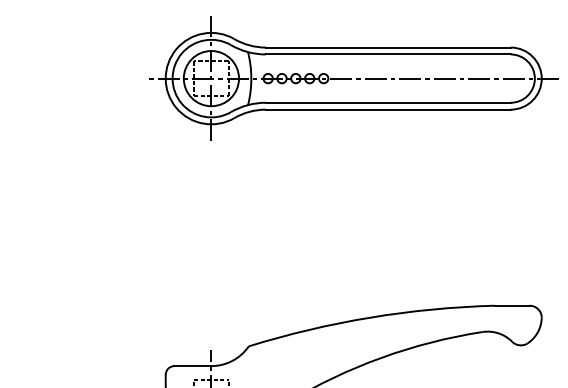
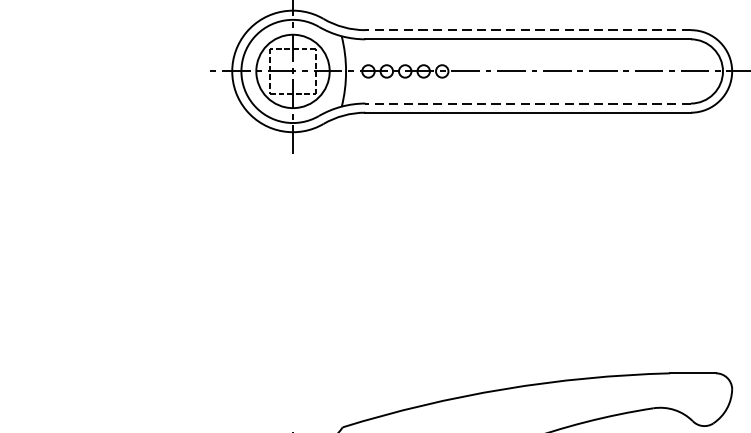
line: (387, 47) -> (527, 30), solid -> dashed
line: (387, 102) -> (527, 103), solid -> dashed

